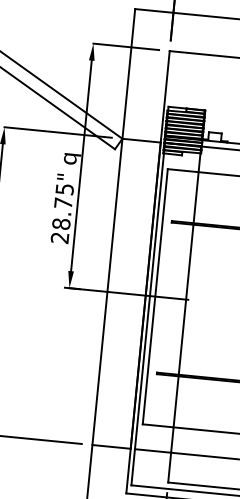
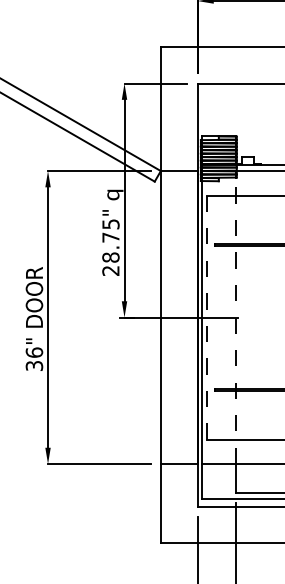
line: (155, 297) -> (206, 318), solid -> dashed
line: (186, 302) -> (236, 320), solid -> dashed

